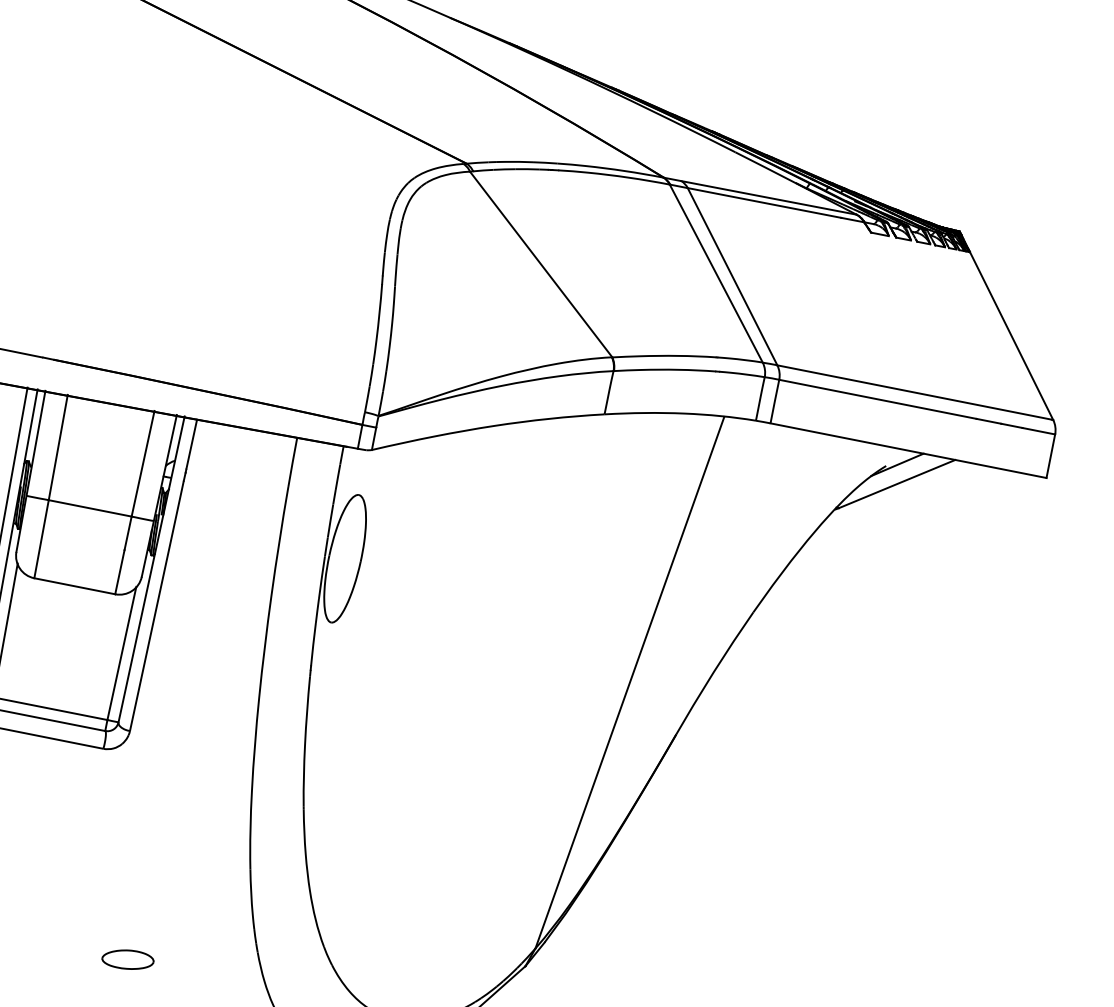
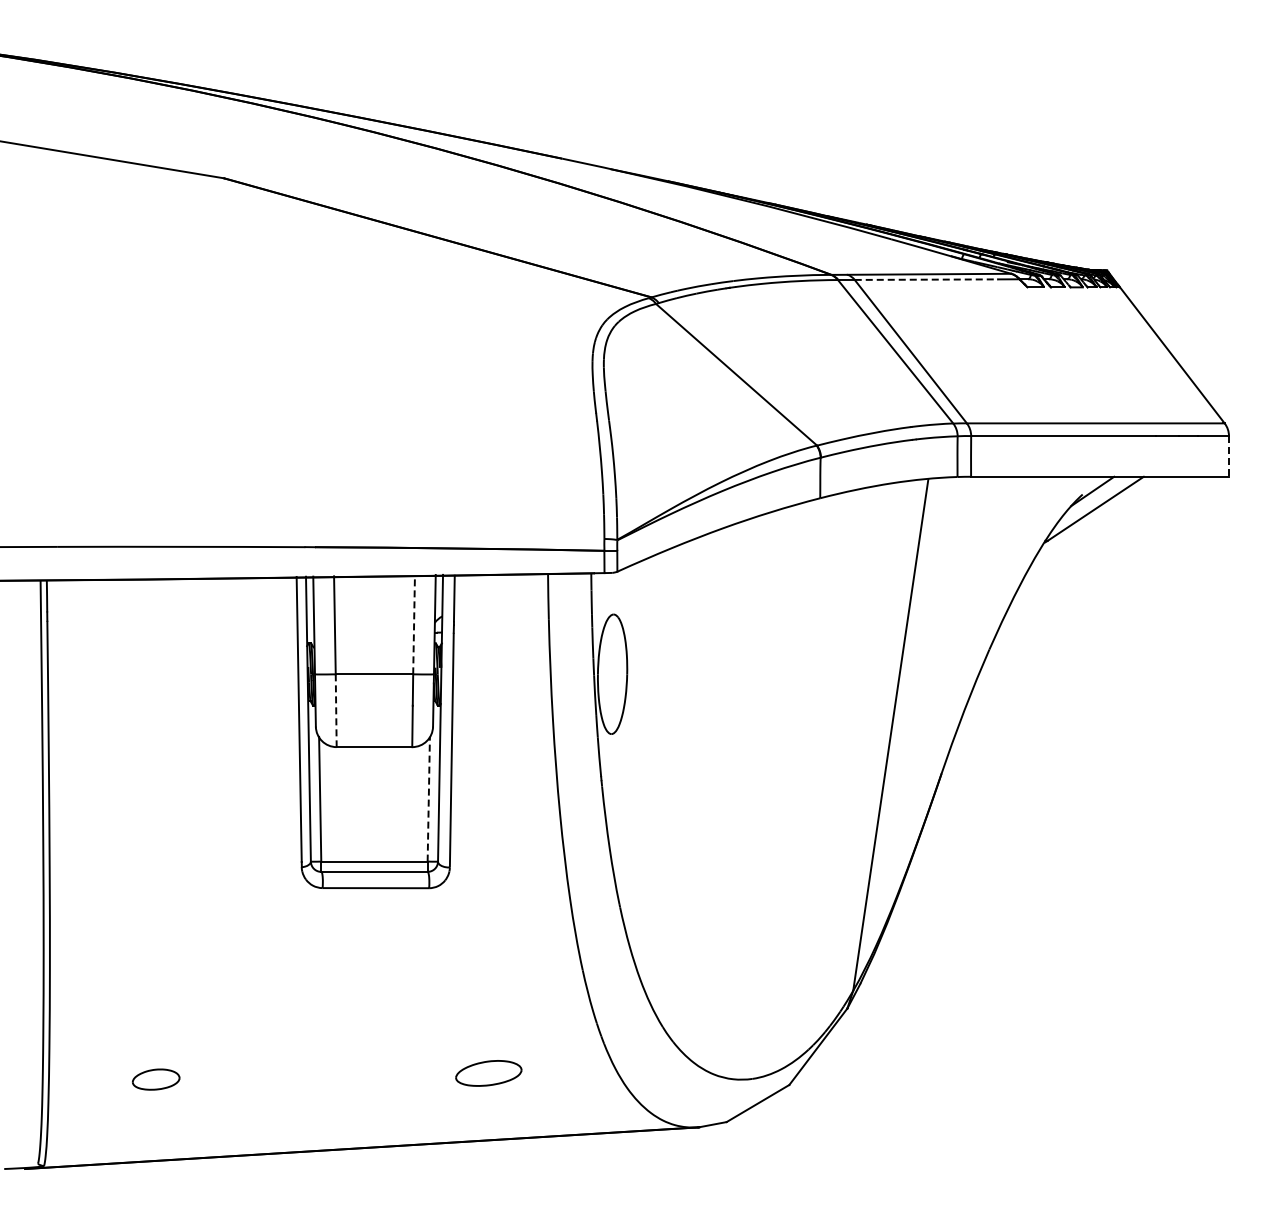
line: (764, 202) -> (926, 279), solid -> dashed
line: (1050, 456) -> (1228, 456), solid -> dashed
line: (143, 463) -> (414, 624), solid -> dashed
line: (41, 540) -> (336, 711), solid -> dashed
line: (121, 652) -> (428, 798), solid -> dashed
part: (127, 959) -> (488, 1073), size x1.4

